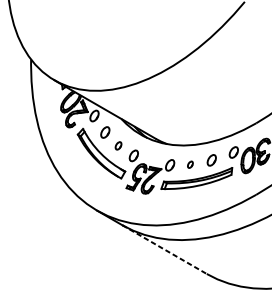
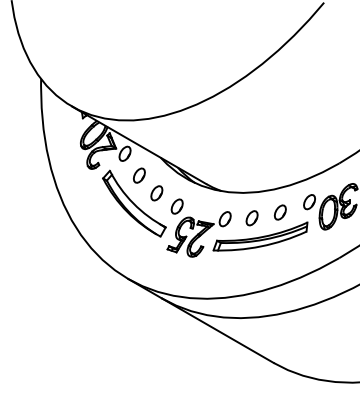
part: (118, 145) -> (156, 193), size x1.43
part: (189, 164) -> (251, 218), size x1.67
line: (164, 249) -> (217, 330), dashed -> solid

